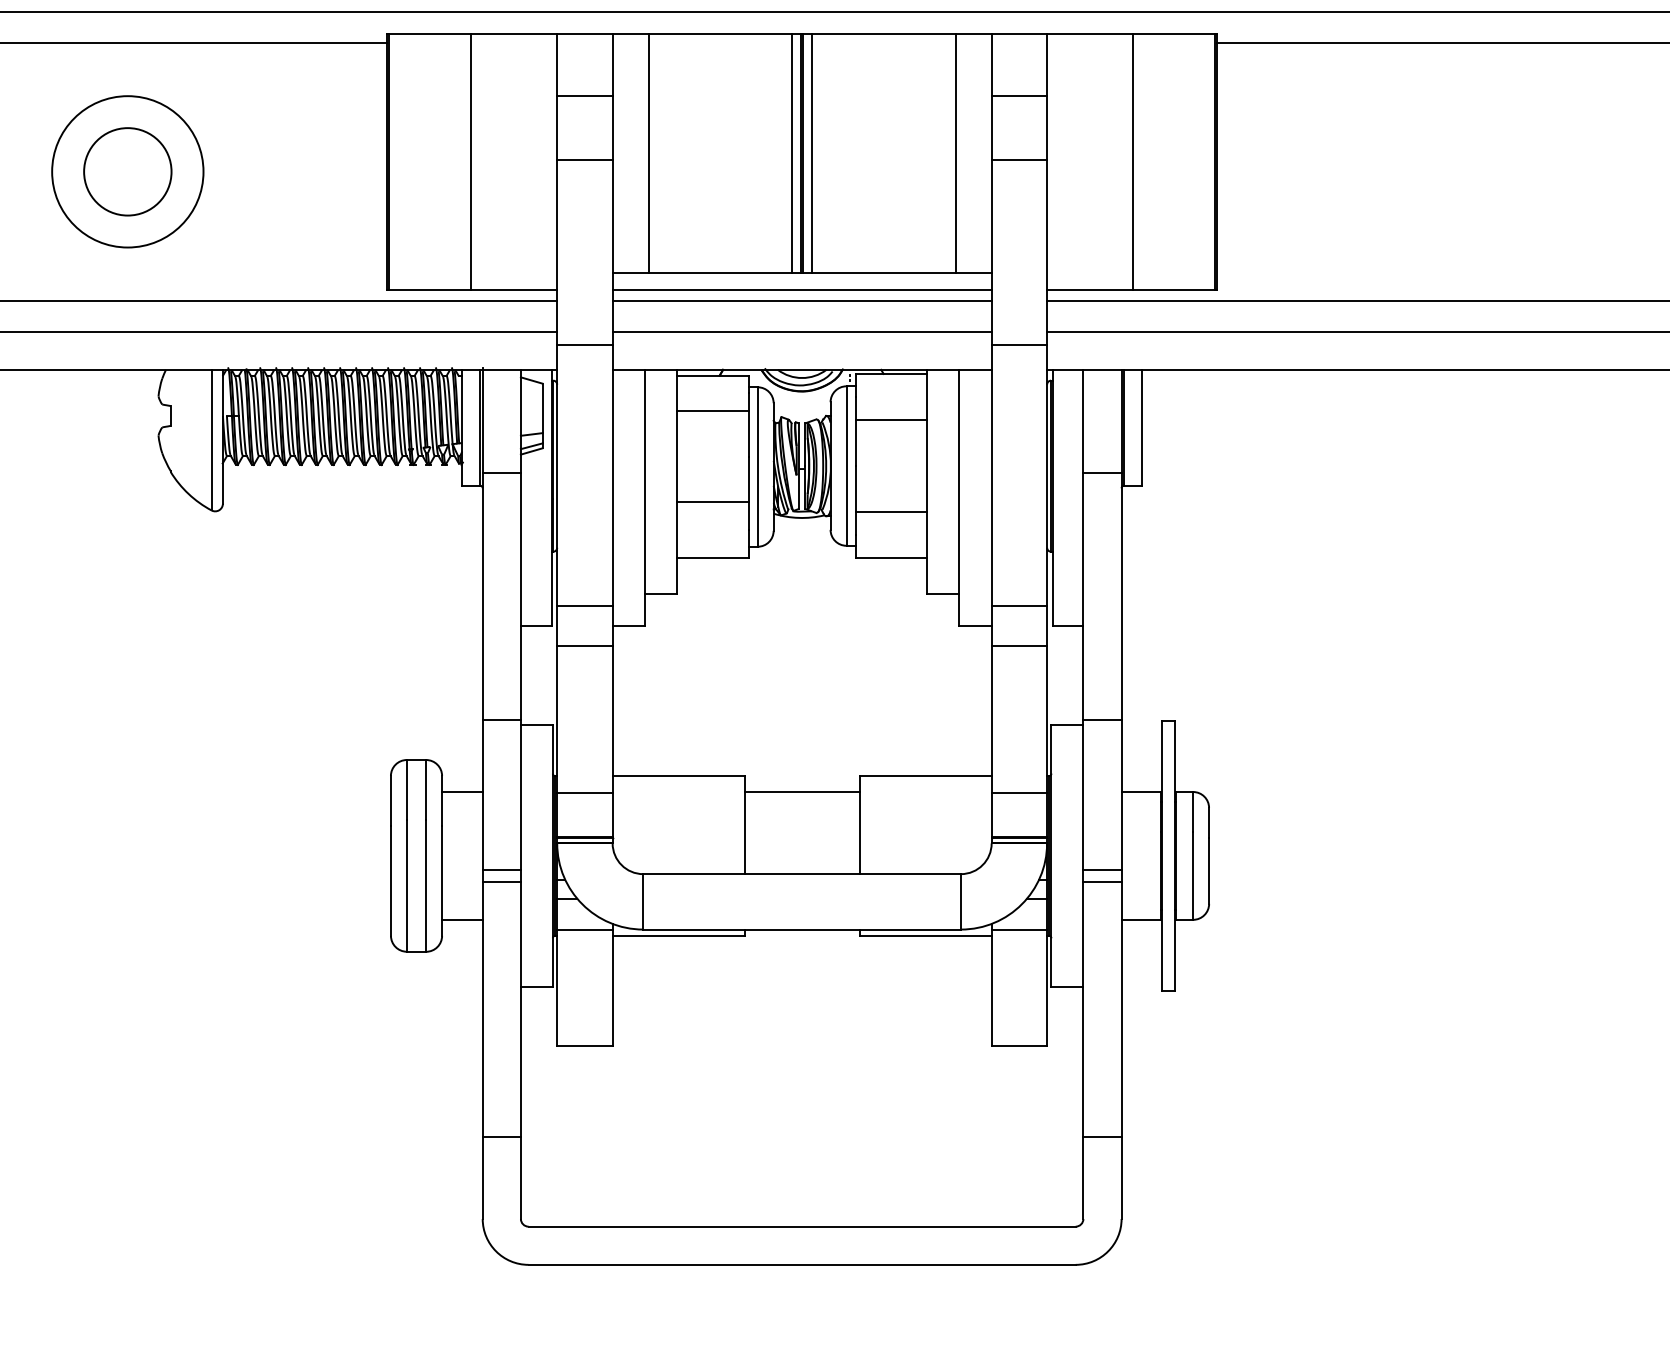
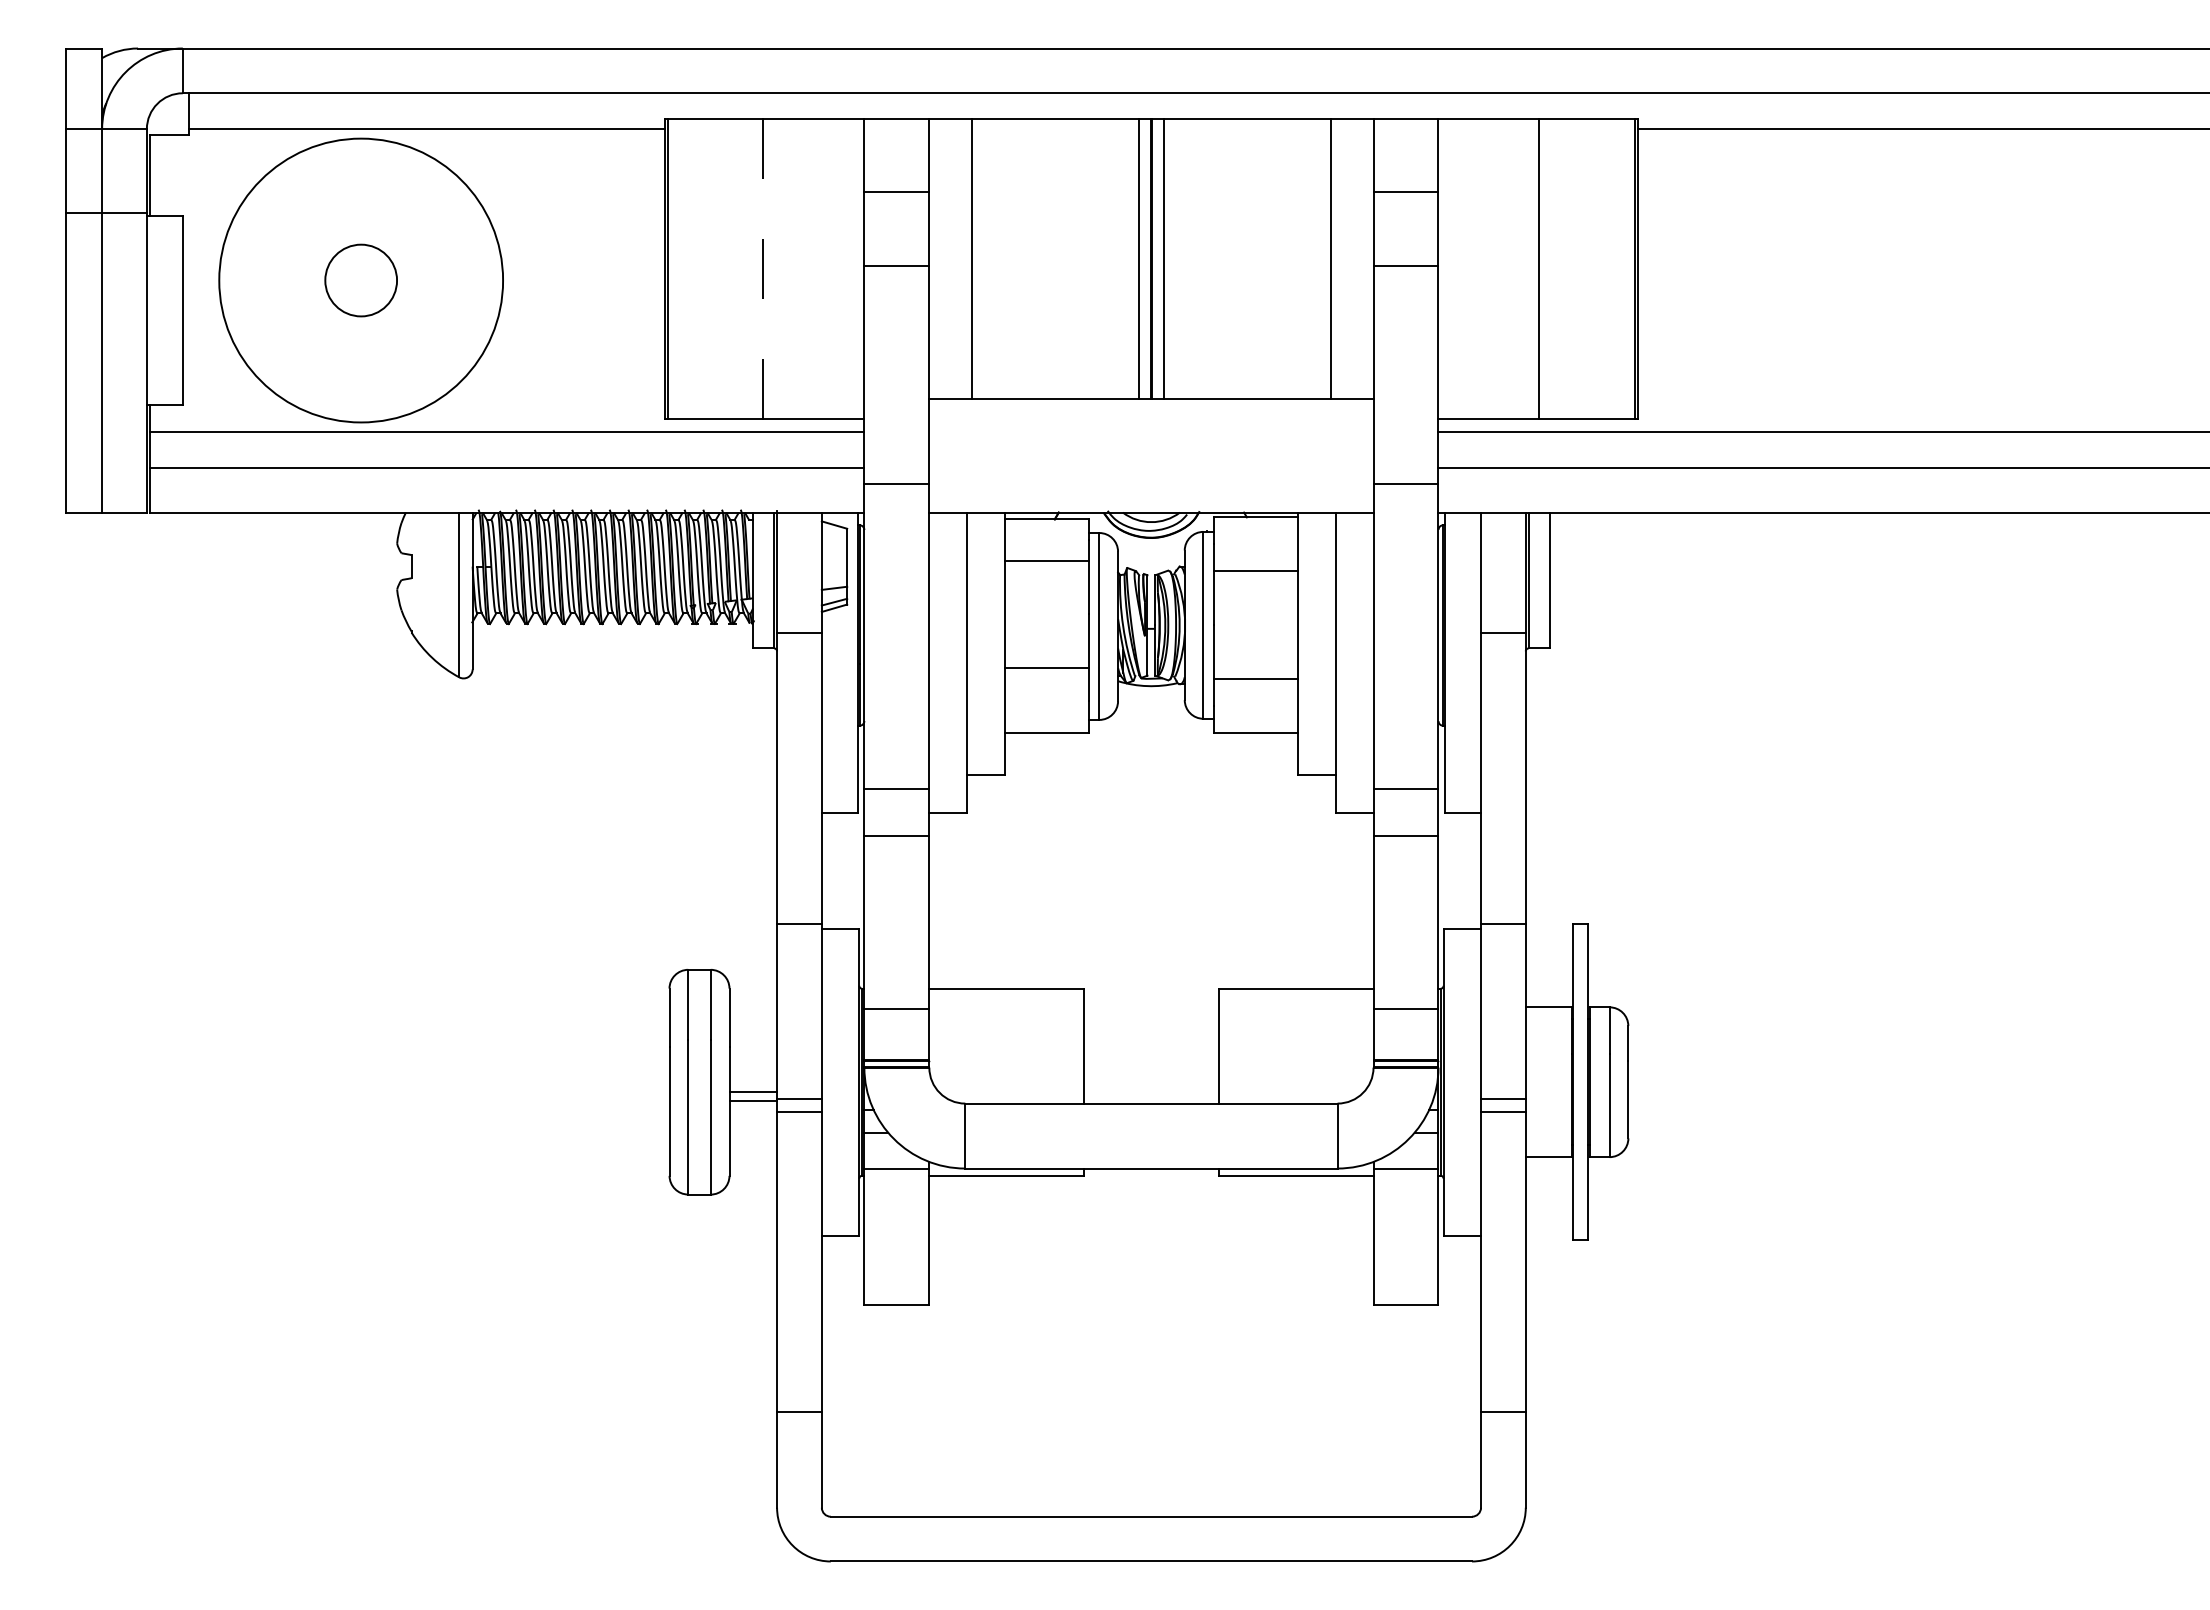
line: (471, 162) -> (763, 269), solid -> dashed
circle: (127, 171) -> (360, 280), size x0.7
circle: (127, 171) -> (360, 280), size x1.6
line: (802, 290) -> (1151, 419), removed
line: (802, 300) -> (1151, 431), removed
line: (802, 331) -> (1151, 467), removed
line: (462, 792) -> (753, 1101), moved
line: (802, 792) -> (1151, 1007), removed
line: (462, 920) -> (753, 1092), moved

